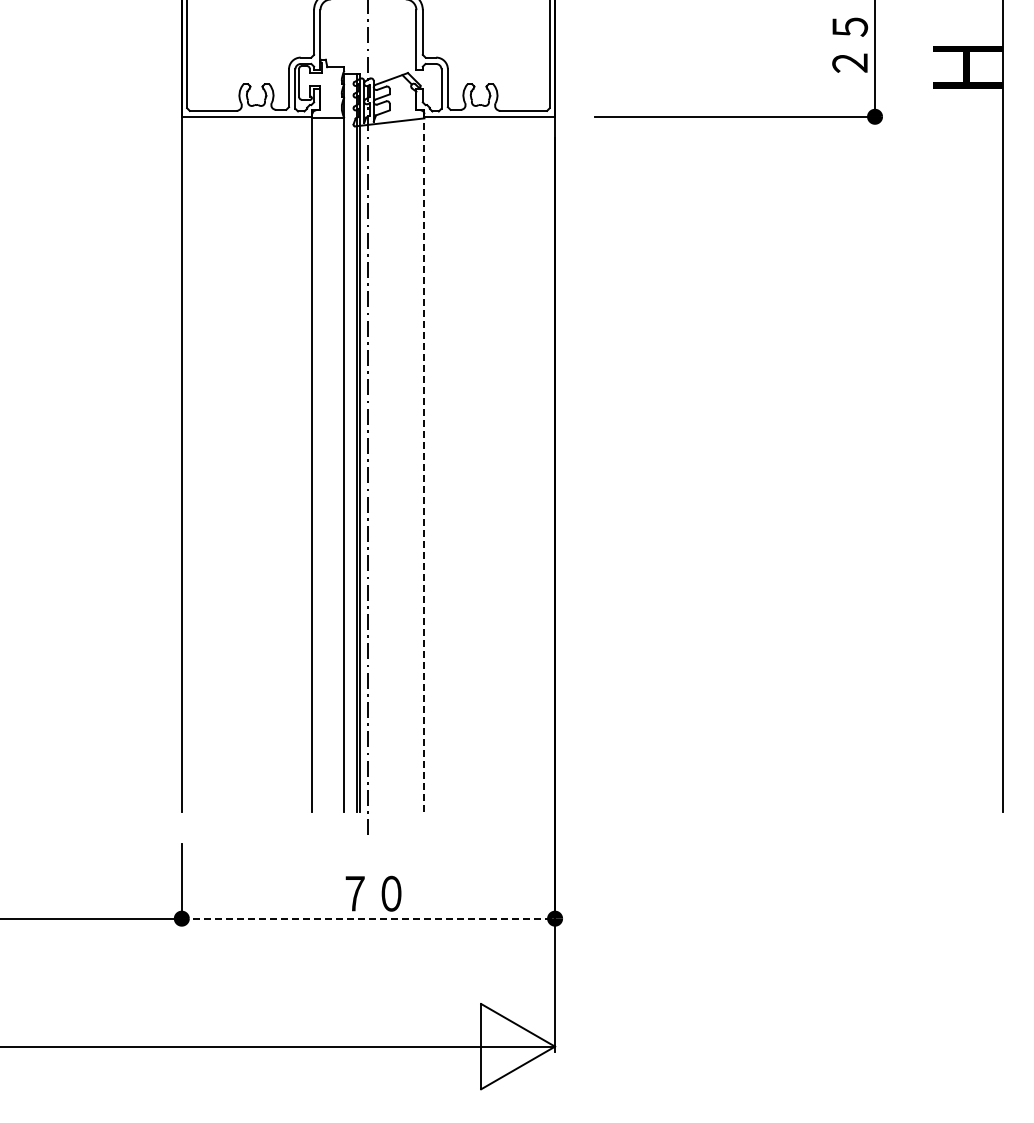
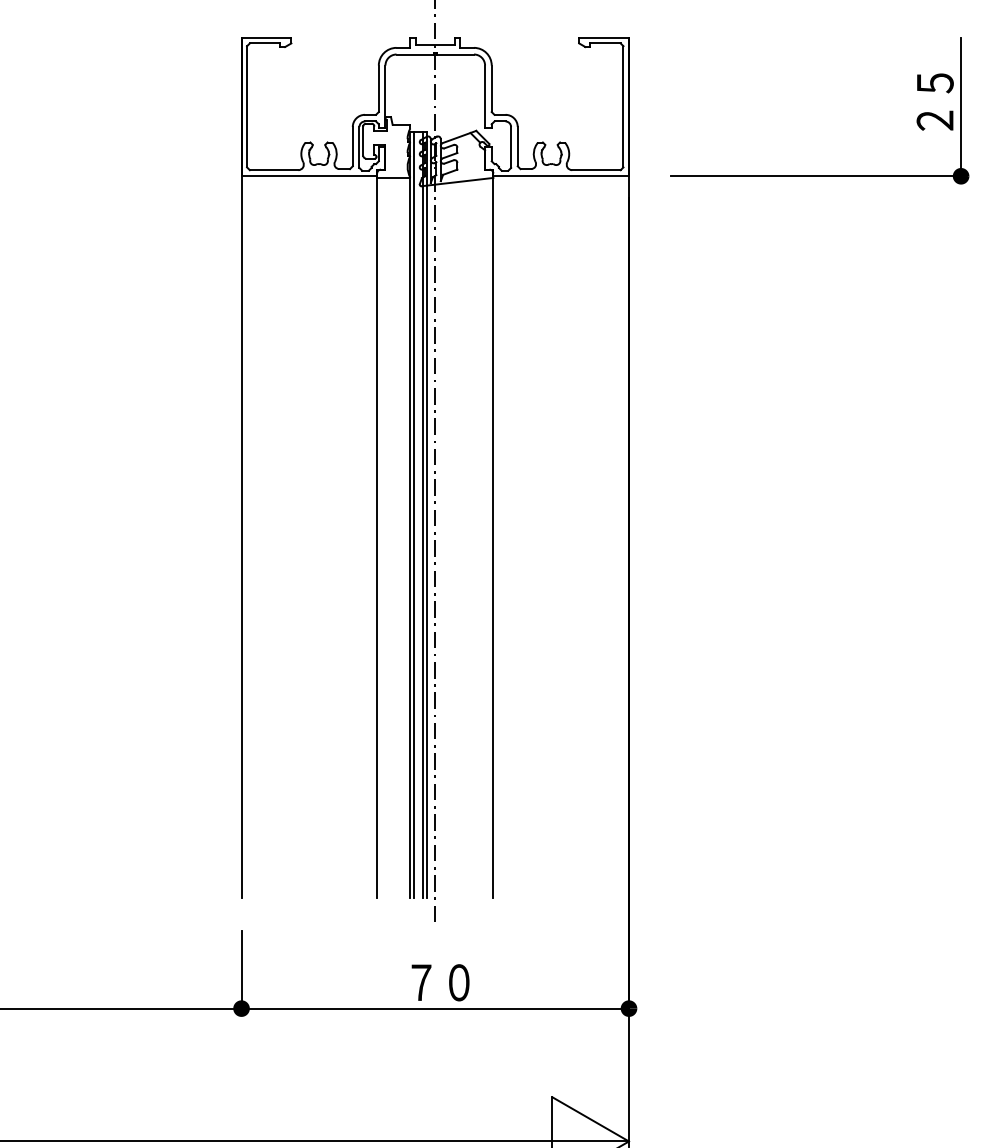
line: (348, 443) -> (414, 515), added
line: (424, 461) -> (493, 534), dashed -> solid
line: (368, 918) -> (435, 1008), dashed -> solid

